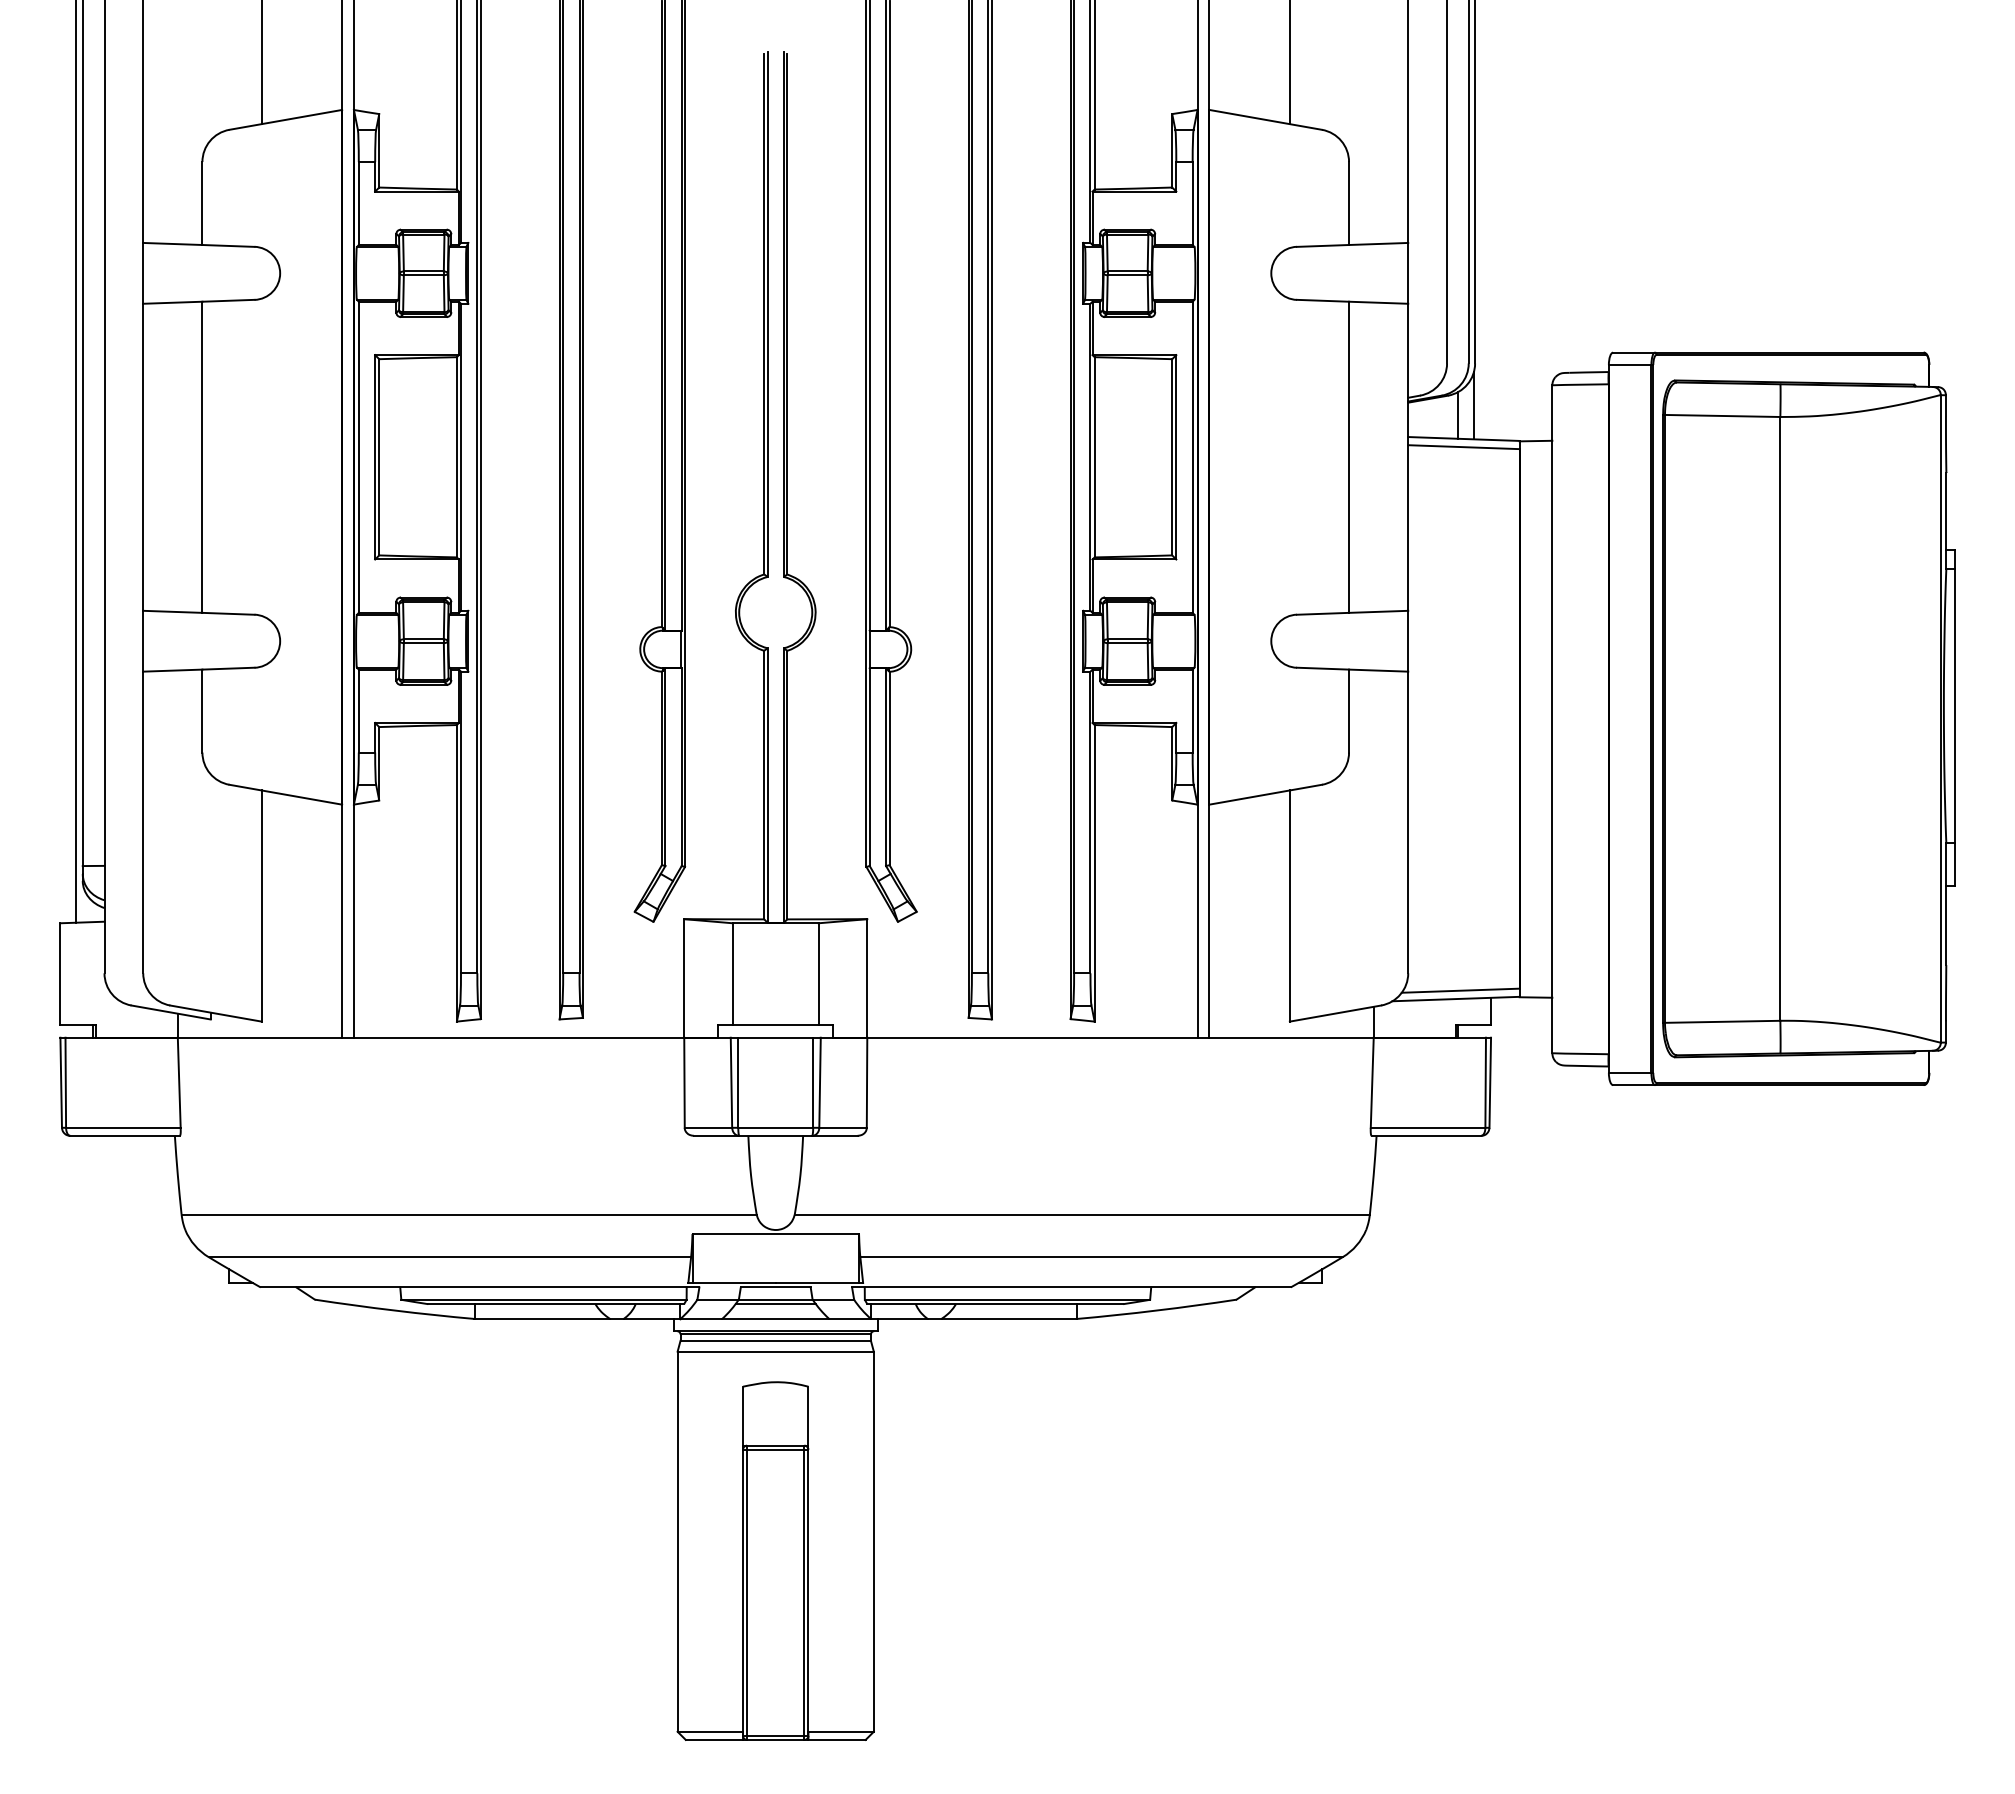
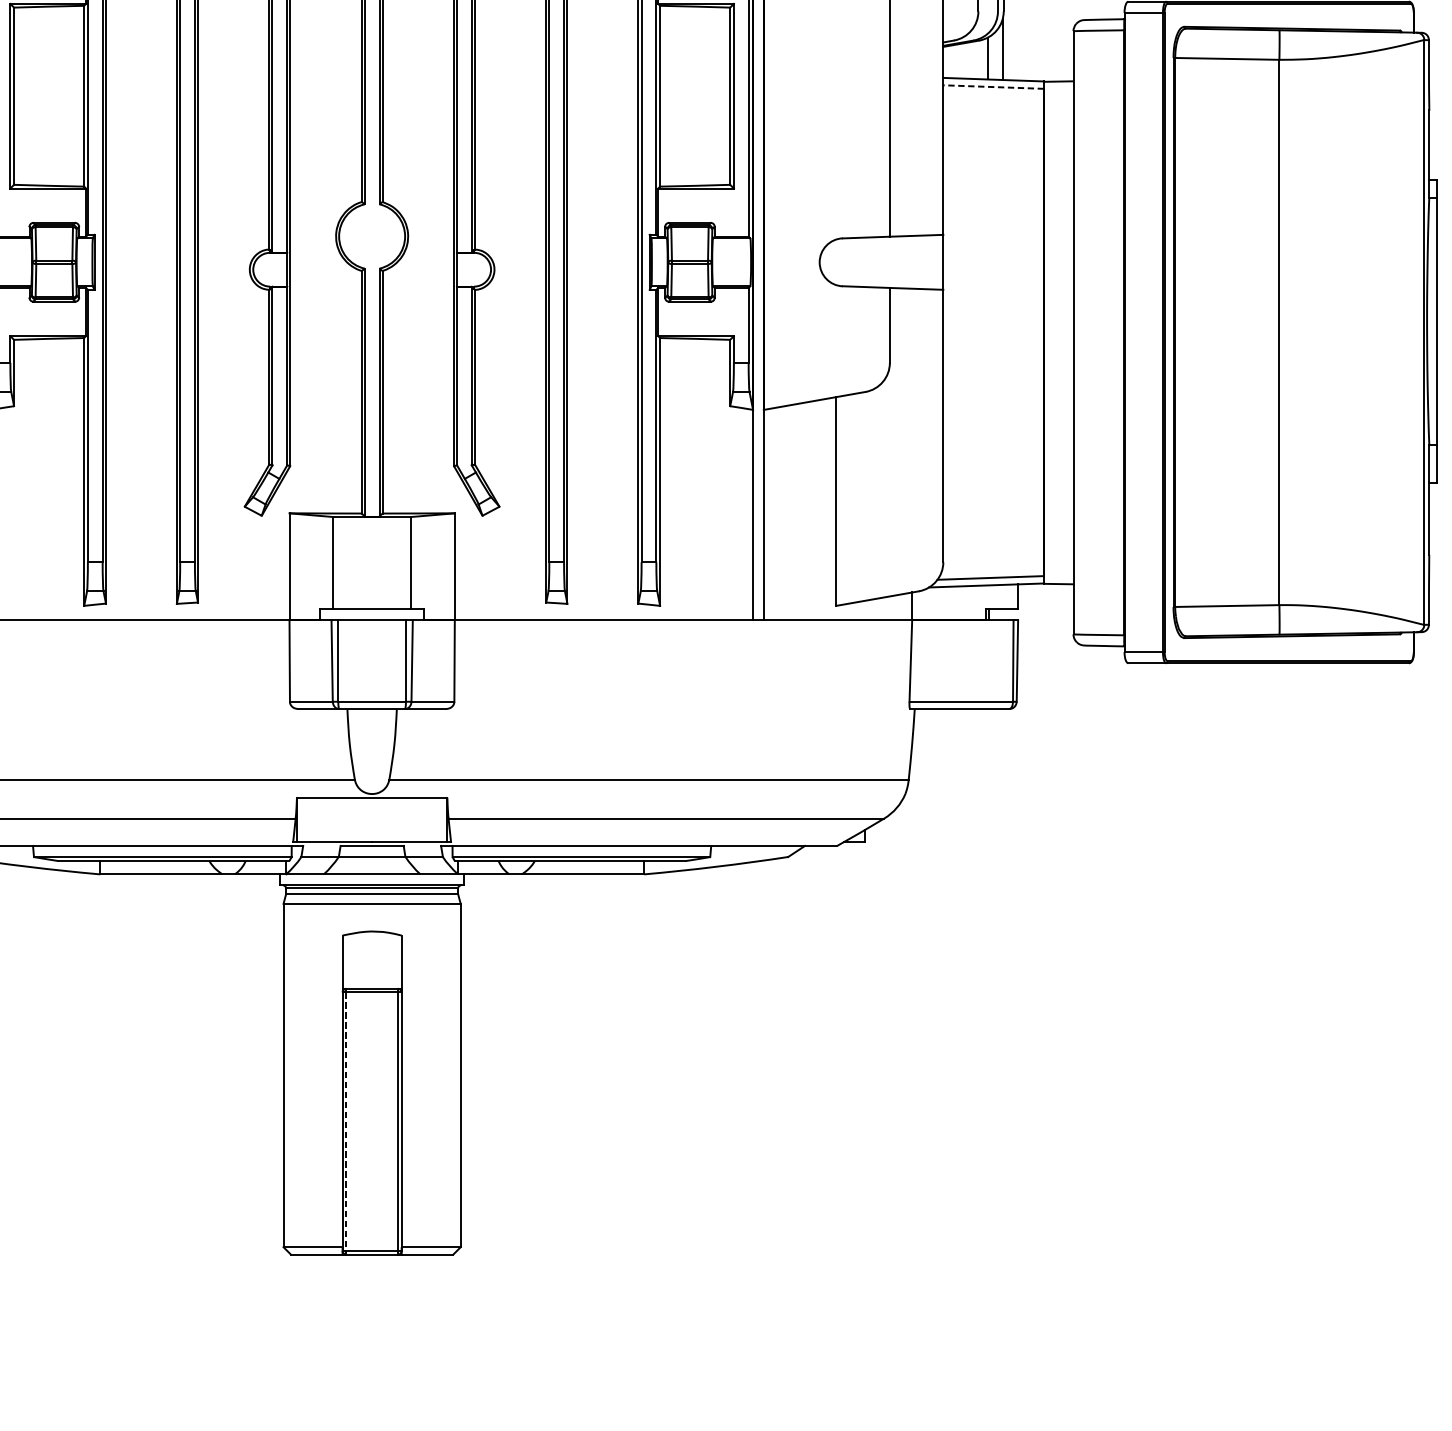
line: (1463, 447) -> (993, 87), solid -> dashed
line: (775, 1304) -> (371, 861), removed
line: (747, 1593) -> (346, 1122), solid -> dashed

